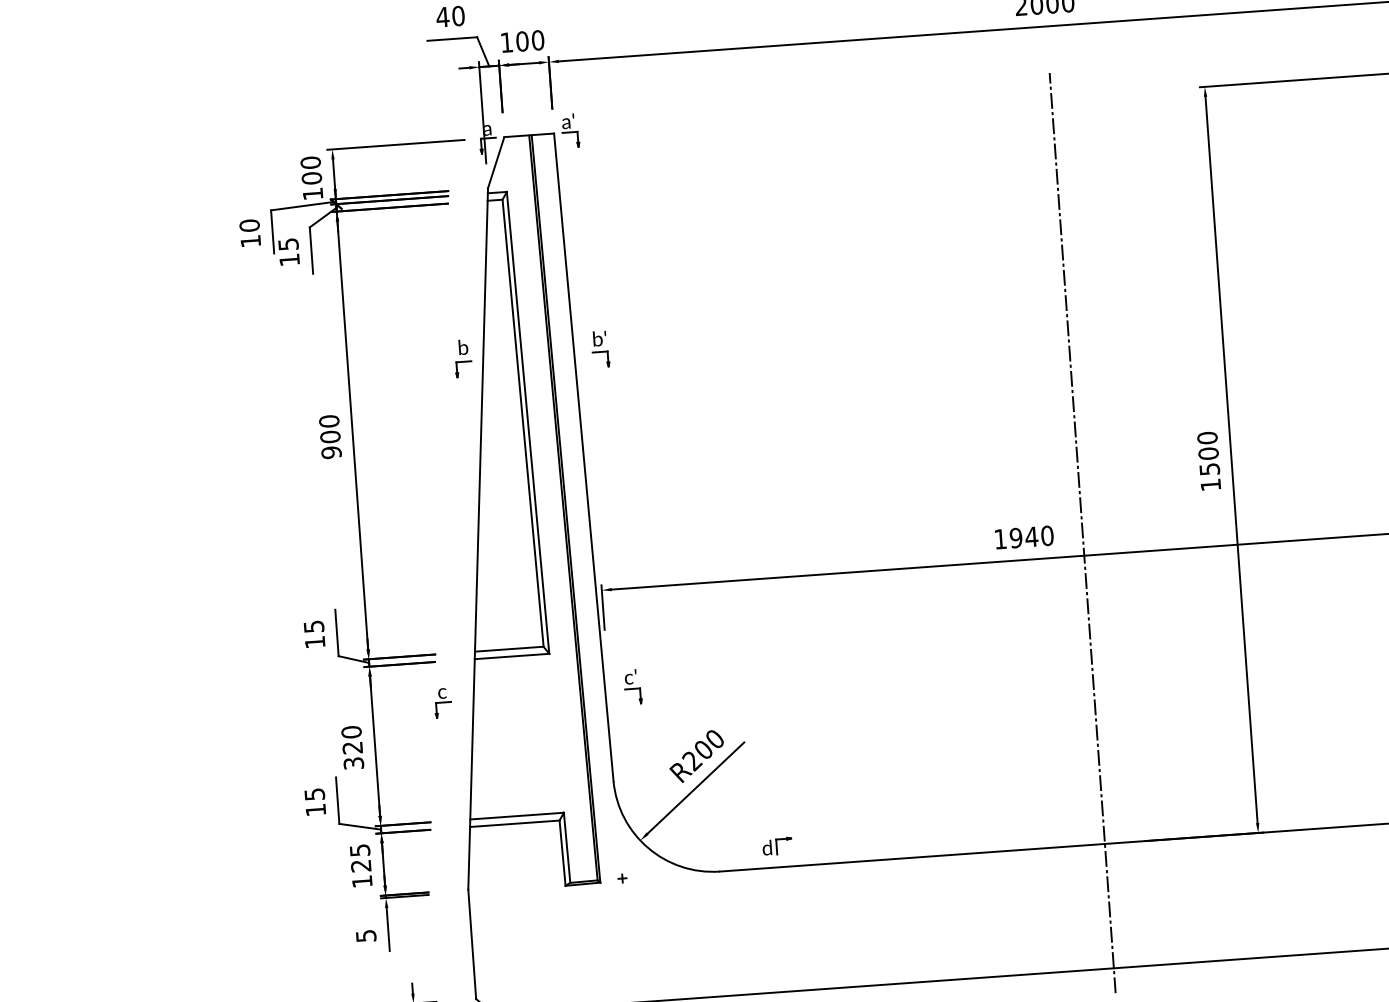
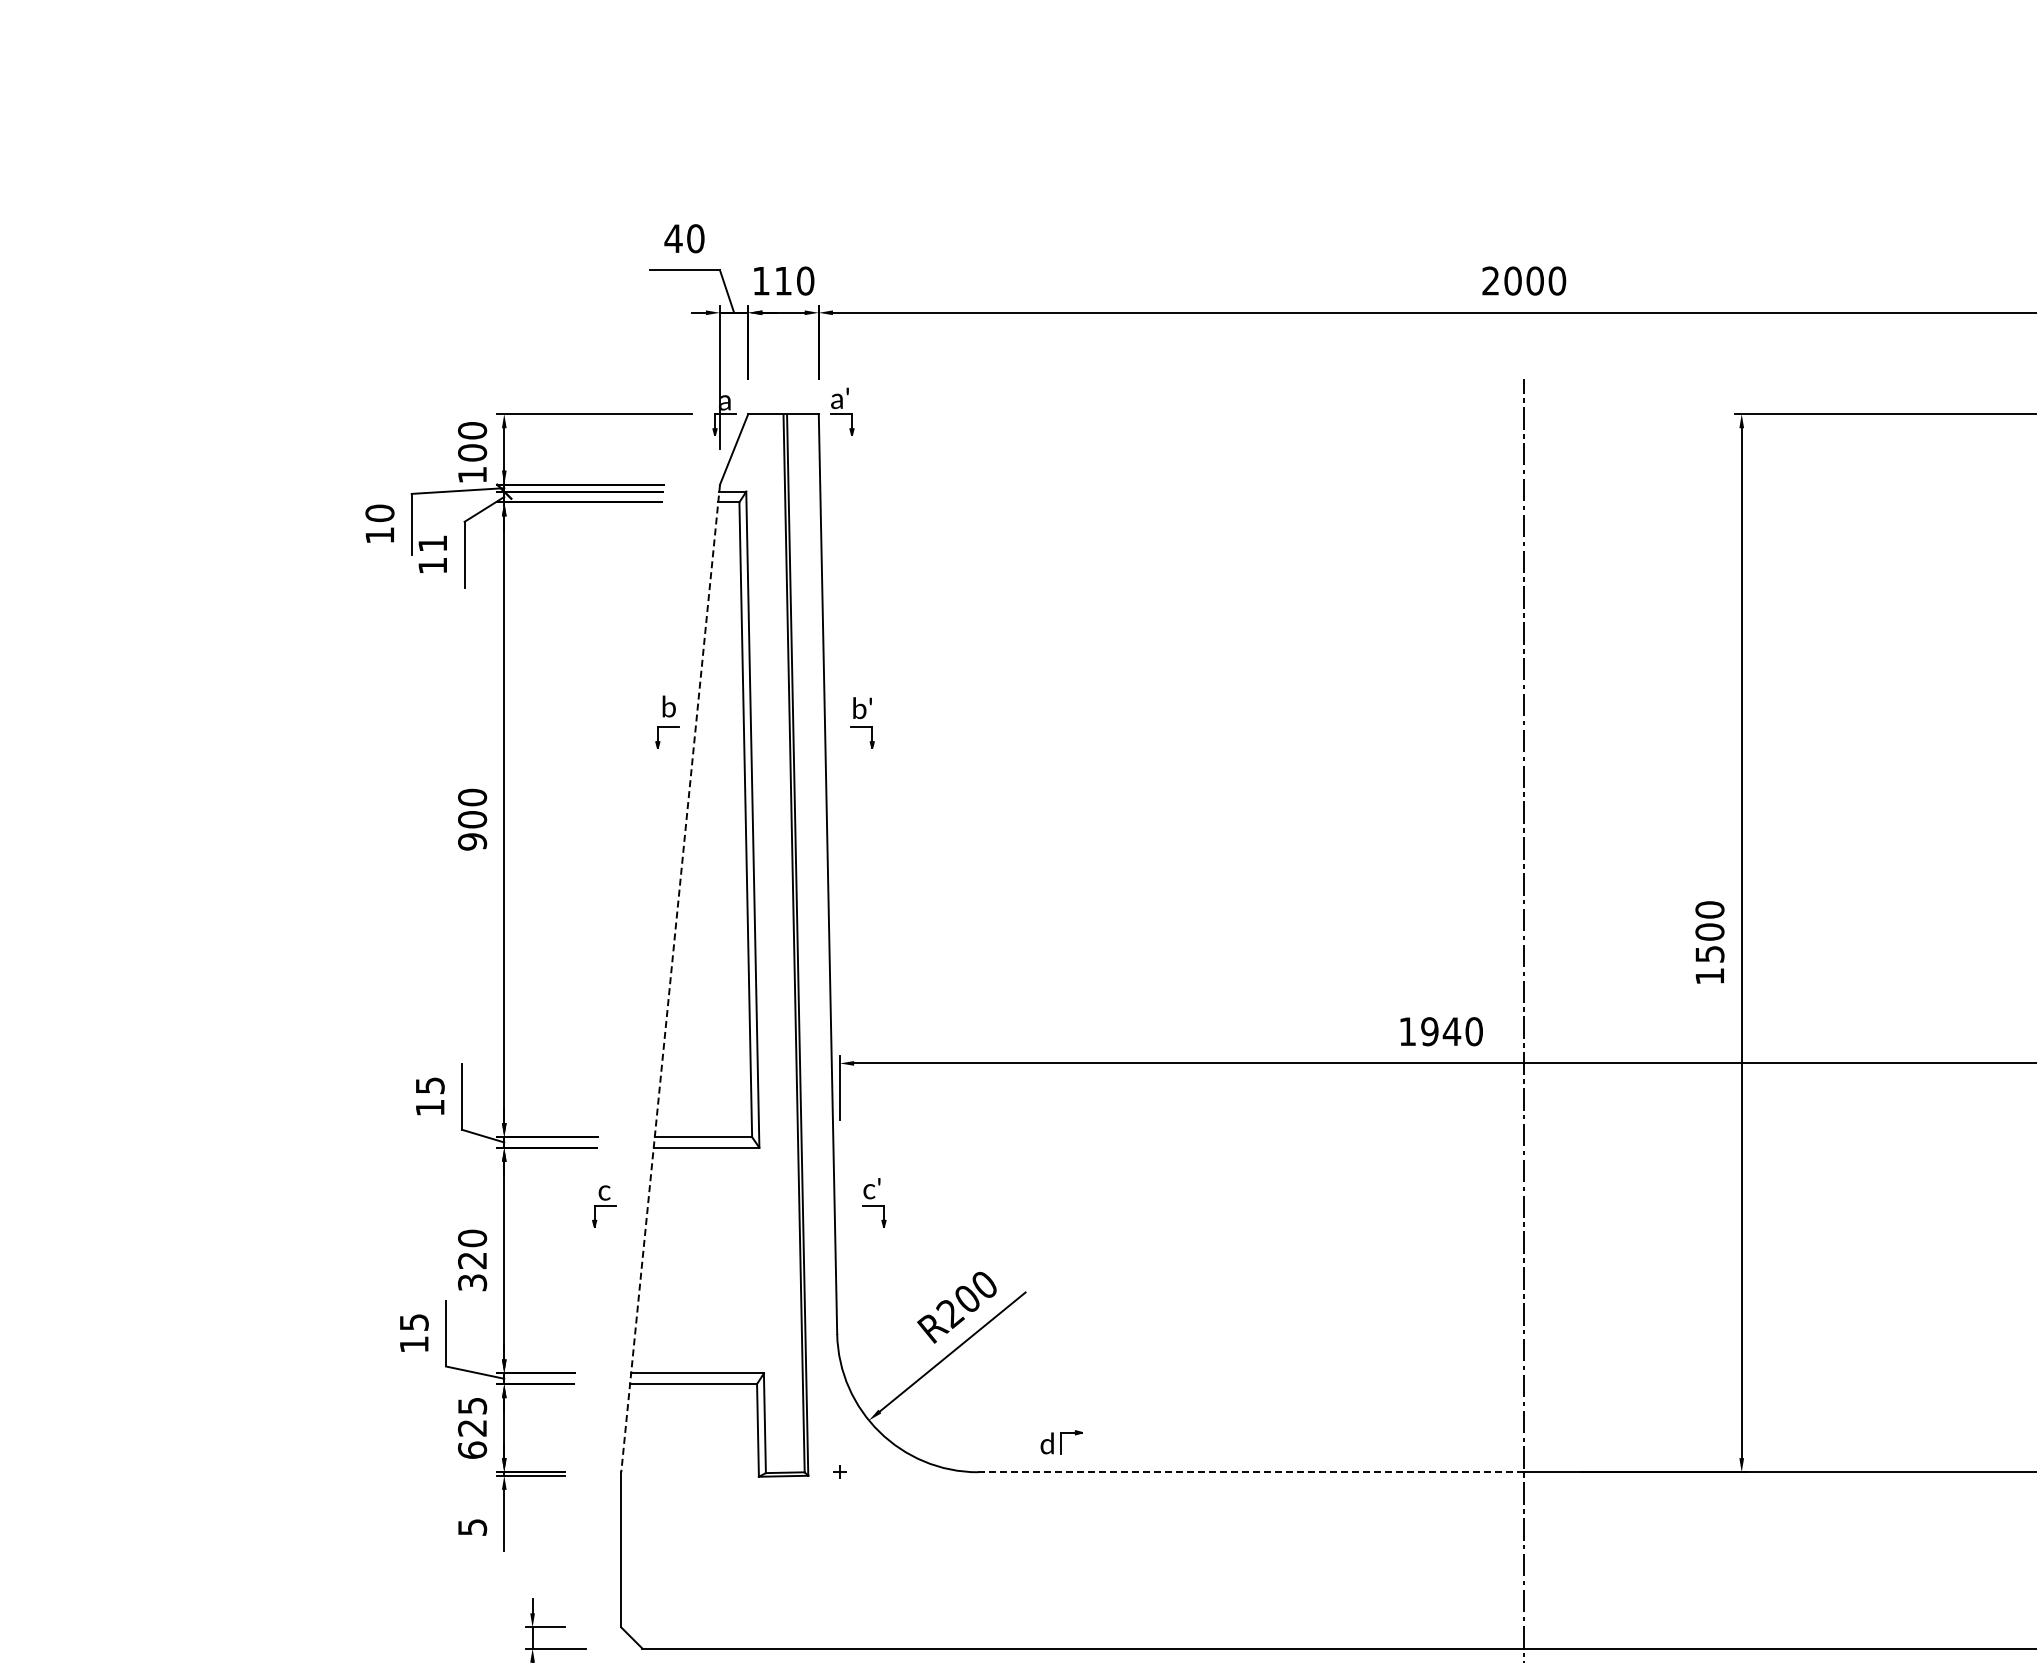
text: (522, 41) -> (783, 280), 100 -> 110
text: (288, 244) -> (432, 543), 15 -> 11
line: (478, 538) -> (670, 978), solid -> dashed
line: (912, 857) -> (1251, 1472), solid -> dashed
text: (362, 881) -> (472, 1449), 125 -> 625

